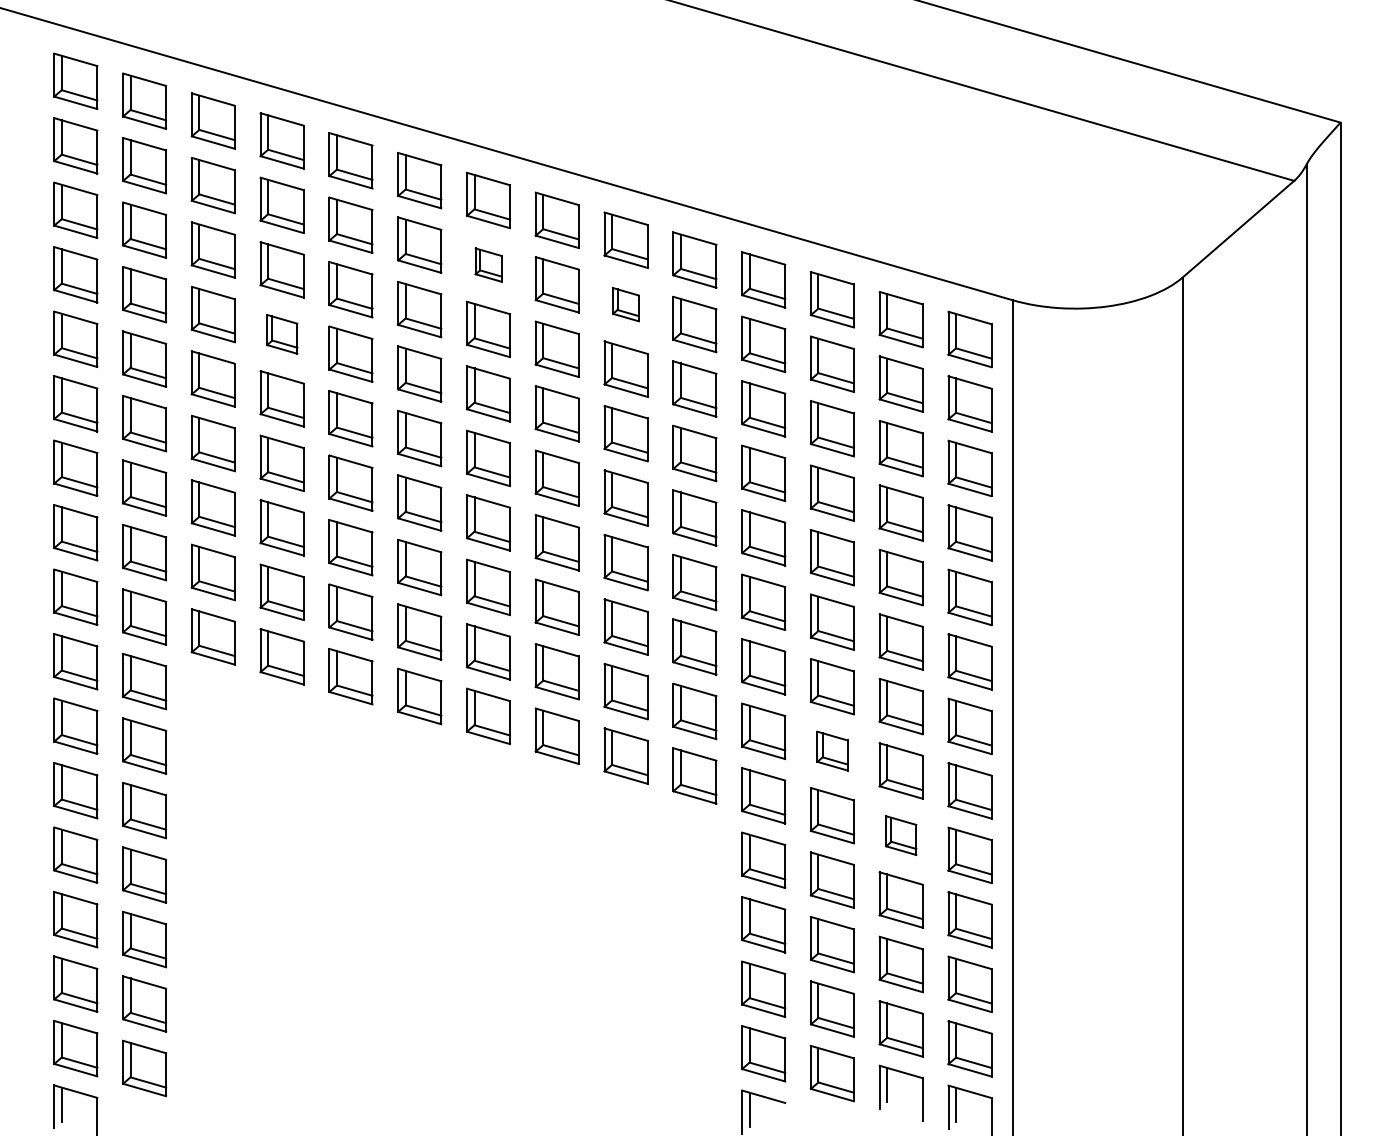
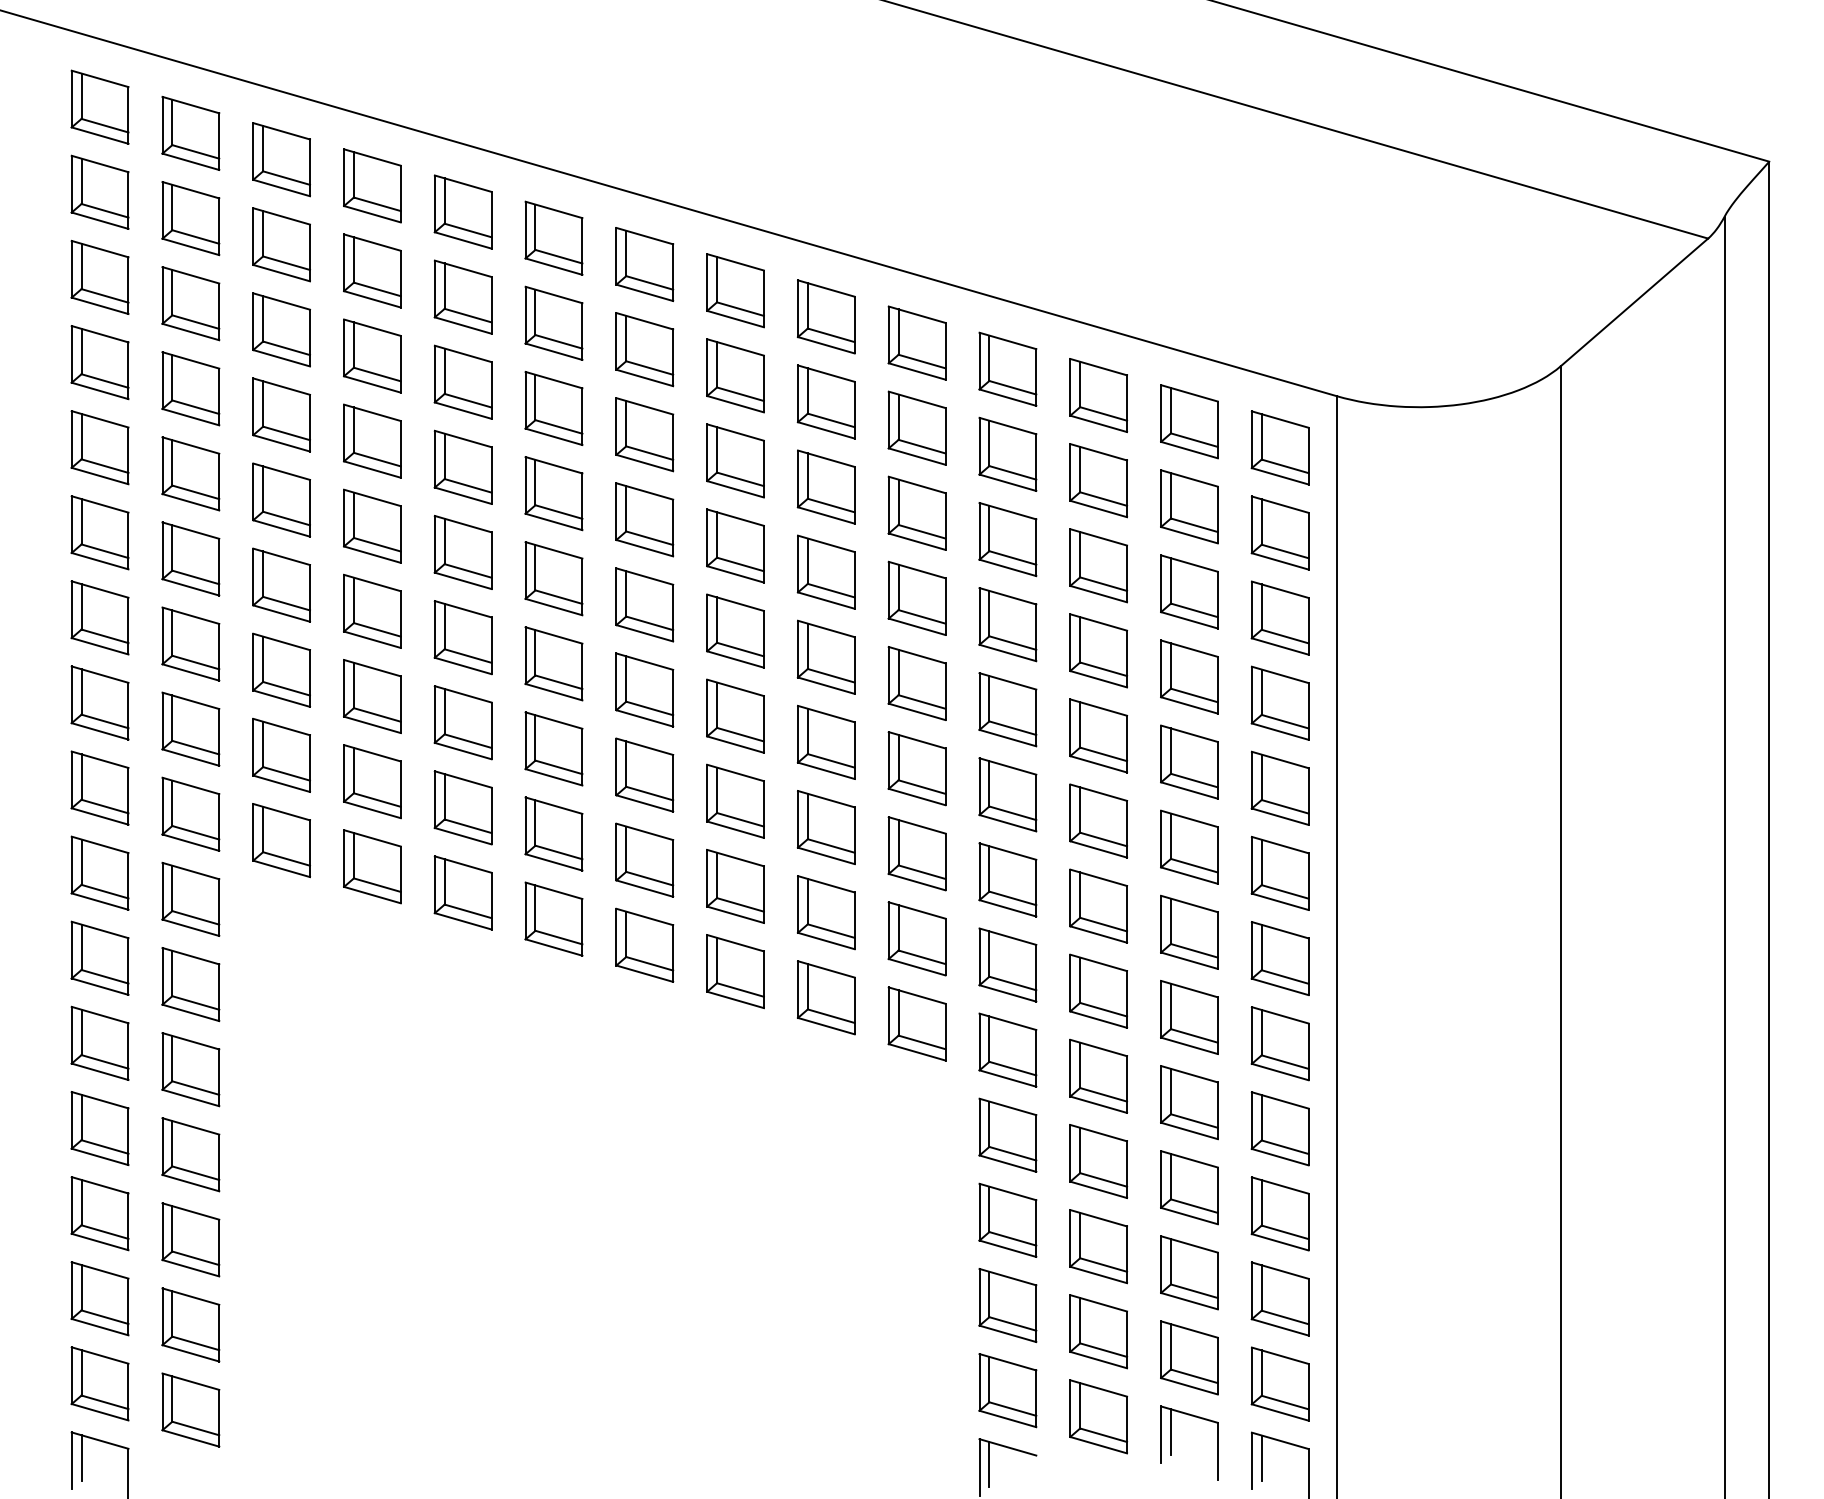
part: (488, 264) -> (644, 349), size x1.67
part: (625, 304) -> (825, 401), size x1.67
part: (282, 333) -> (372, 440), size x1.43
part: (832, 750) -> (1098, 990), size x1.43
part: (901, 835) -> (1189, 1102), size x1.43

